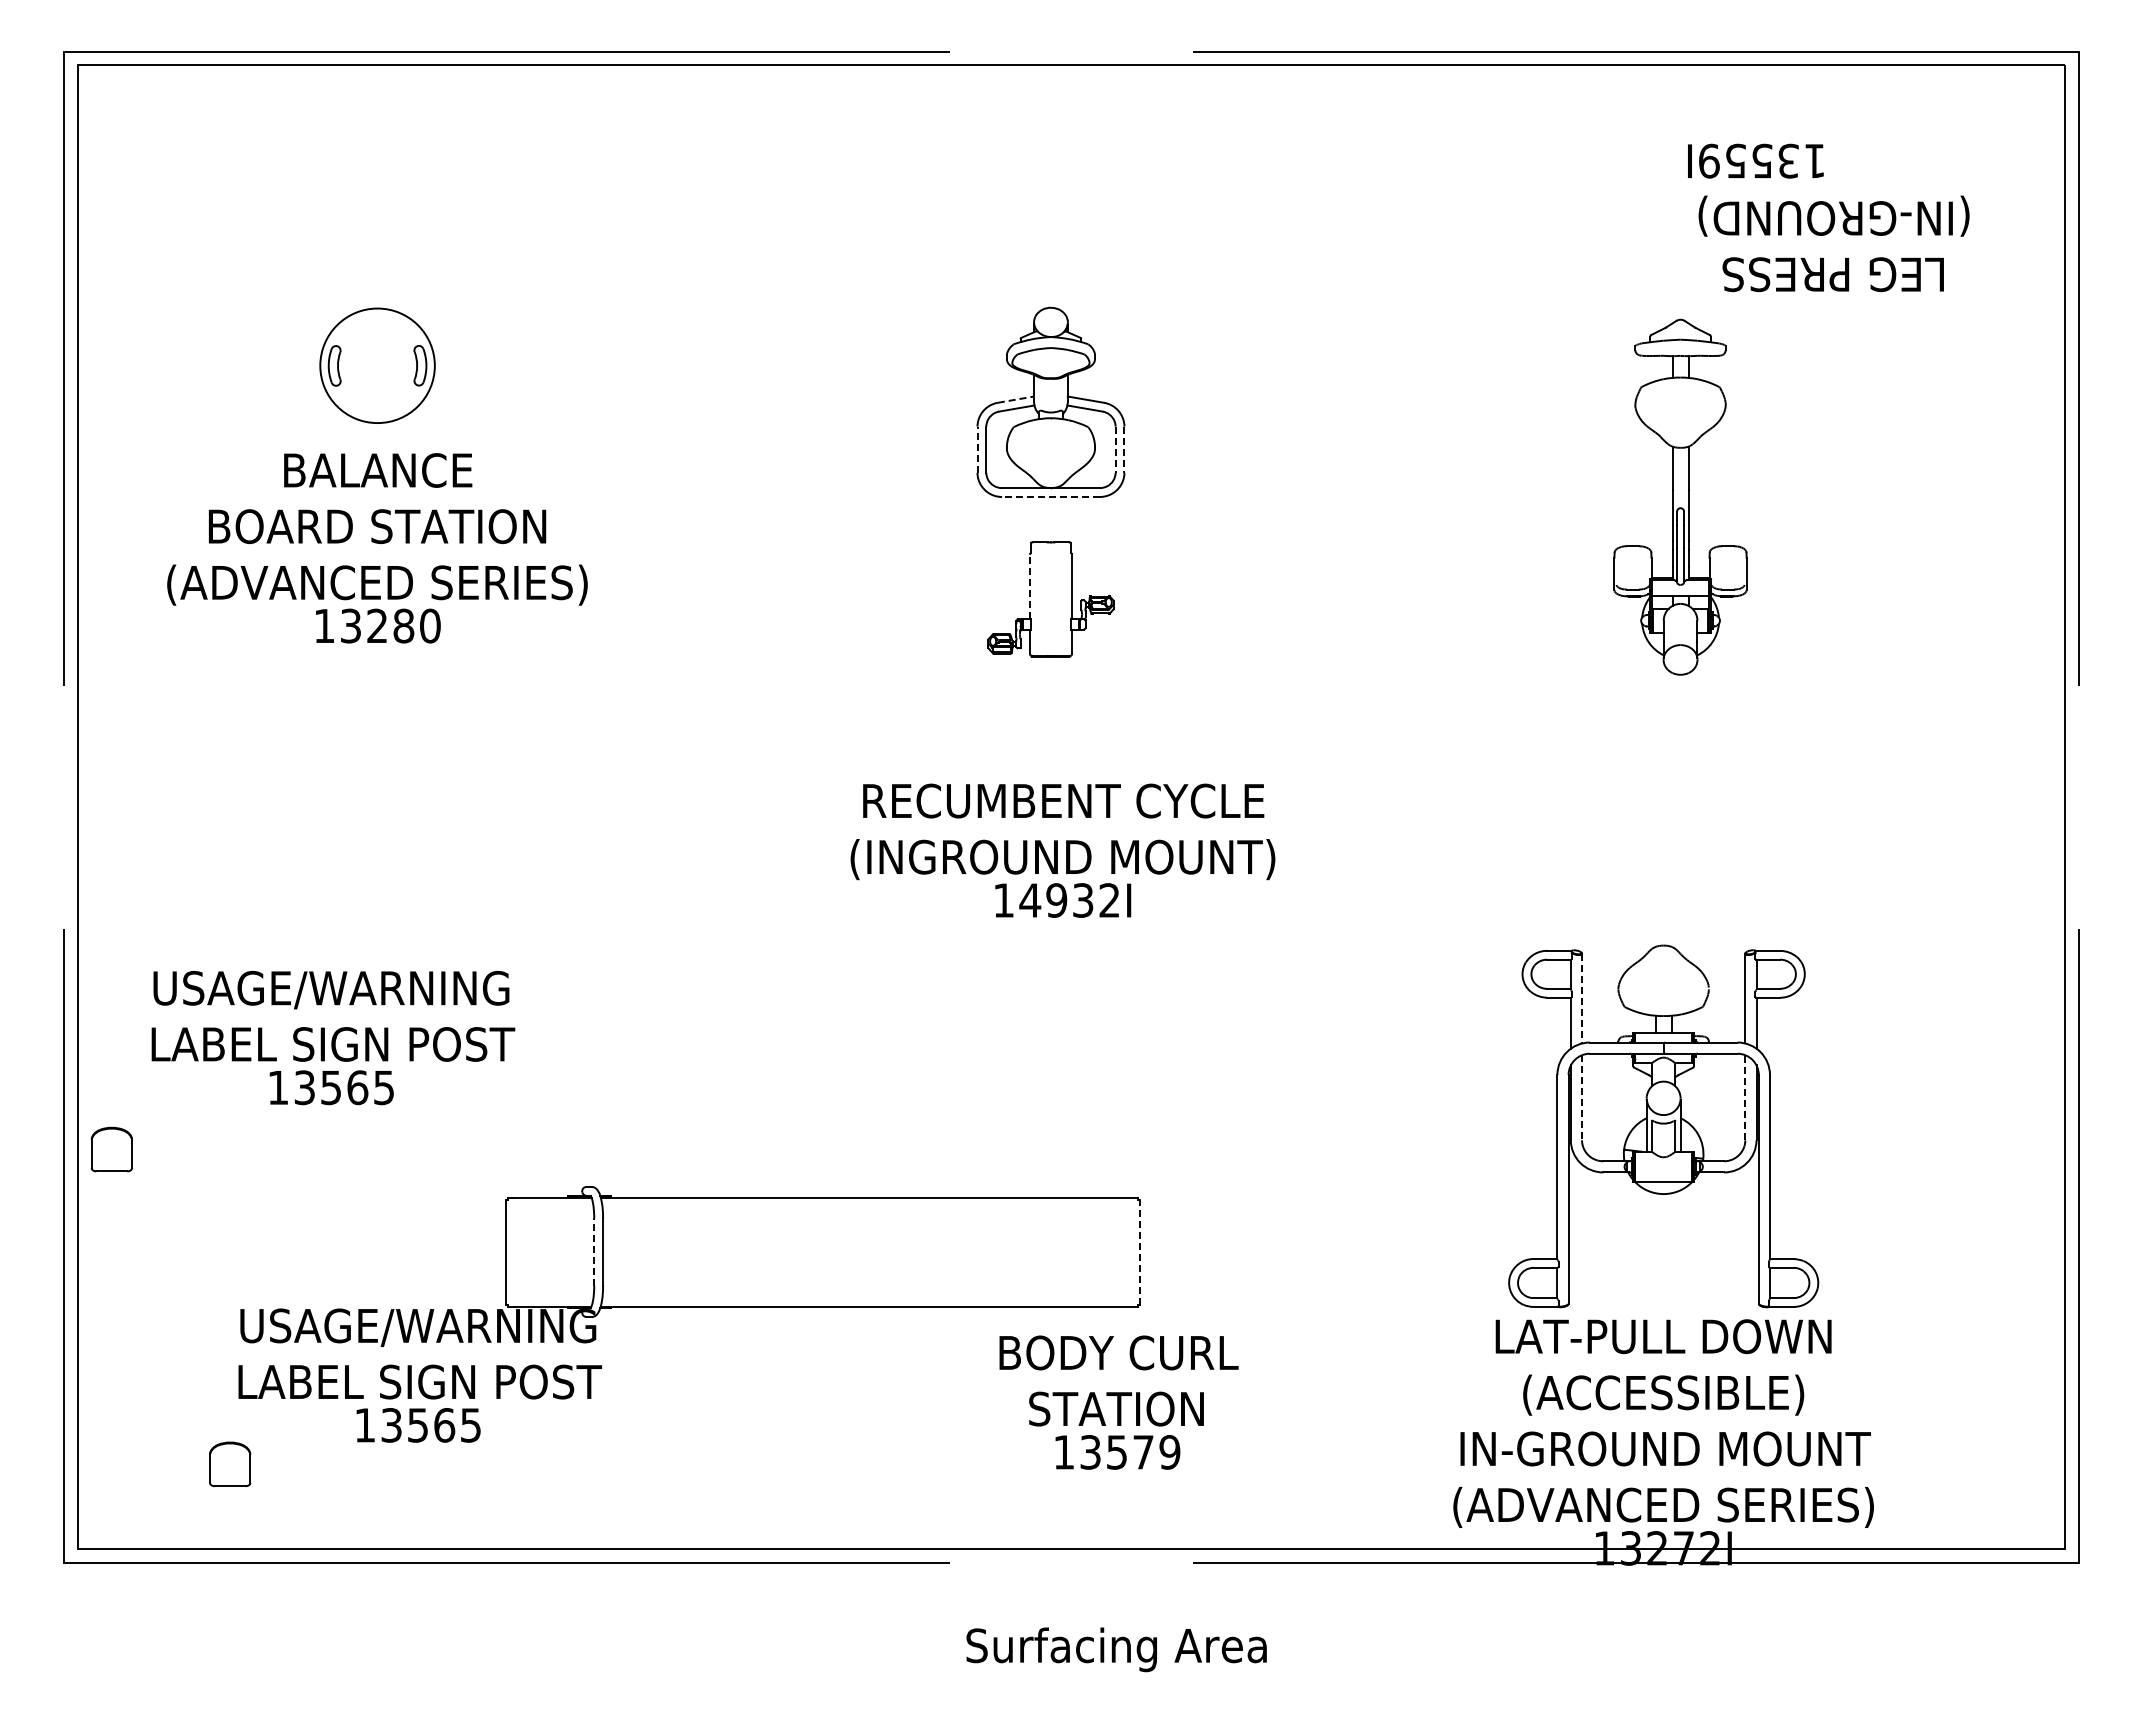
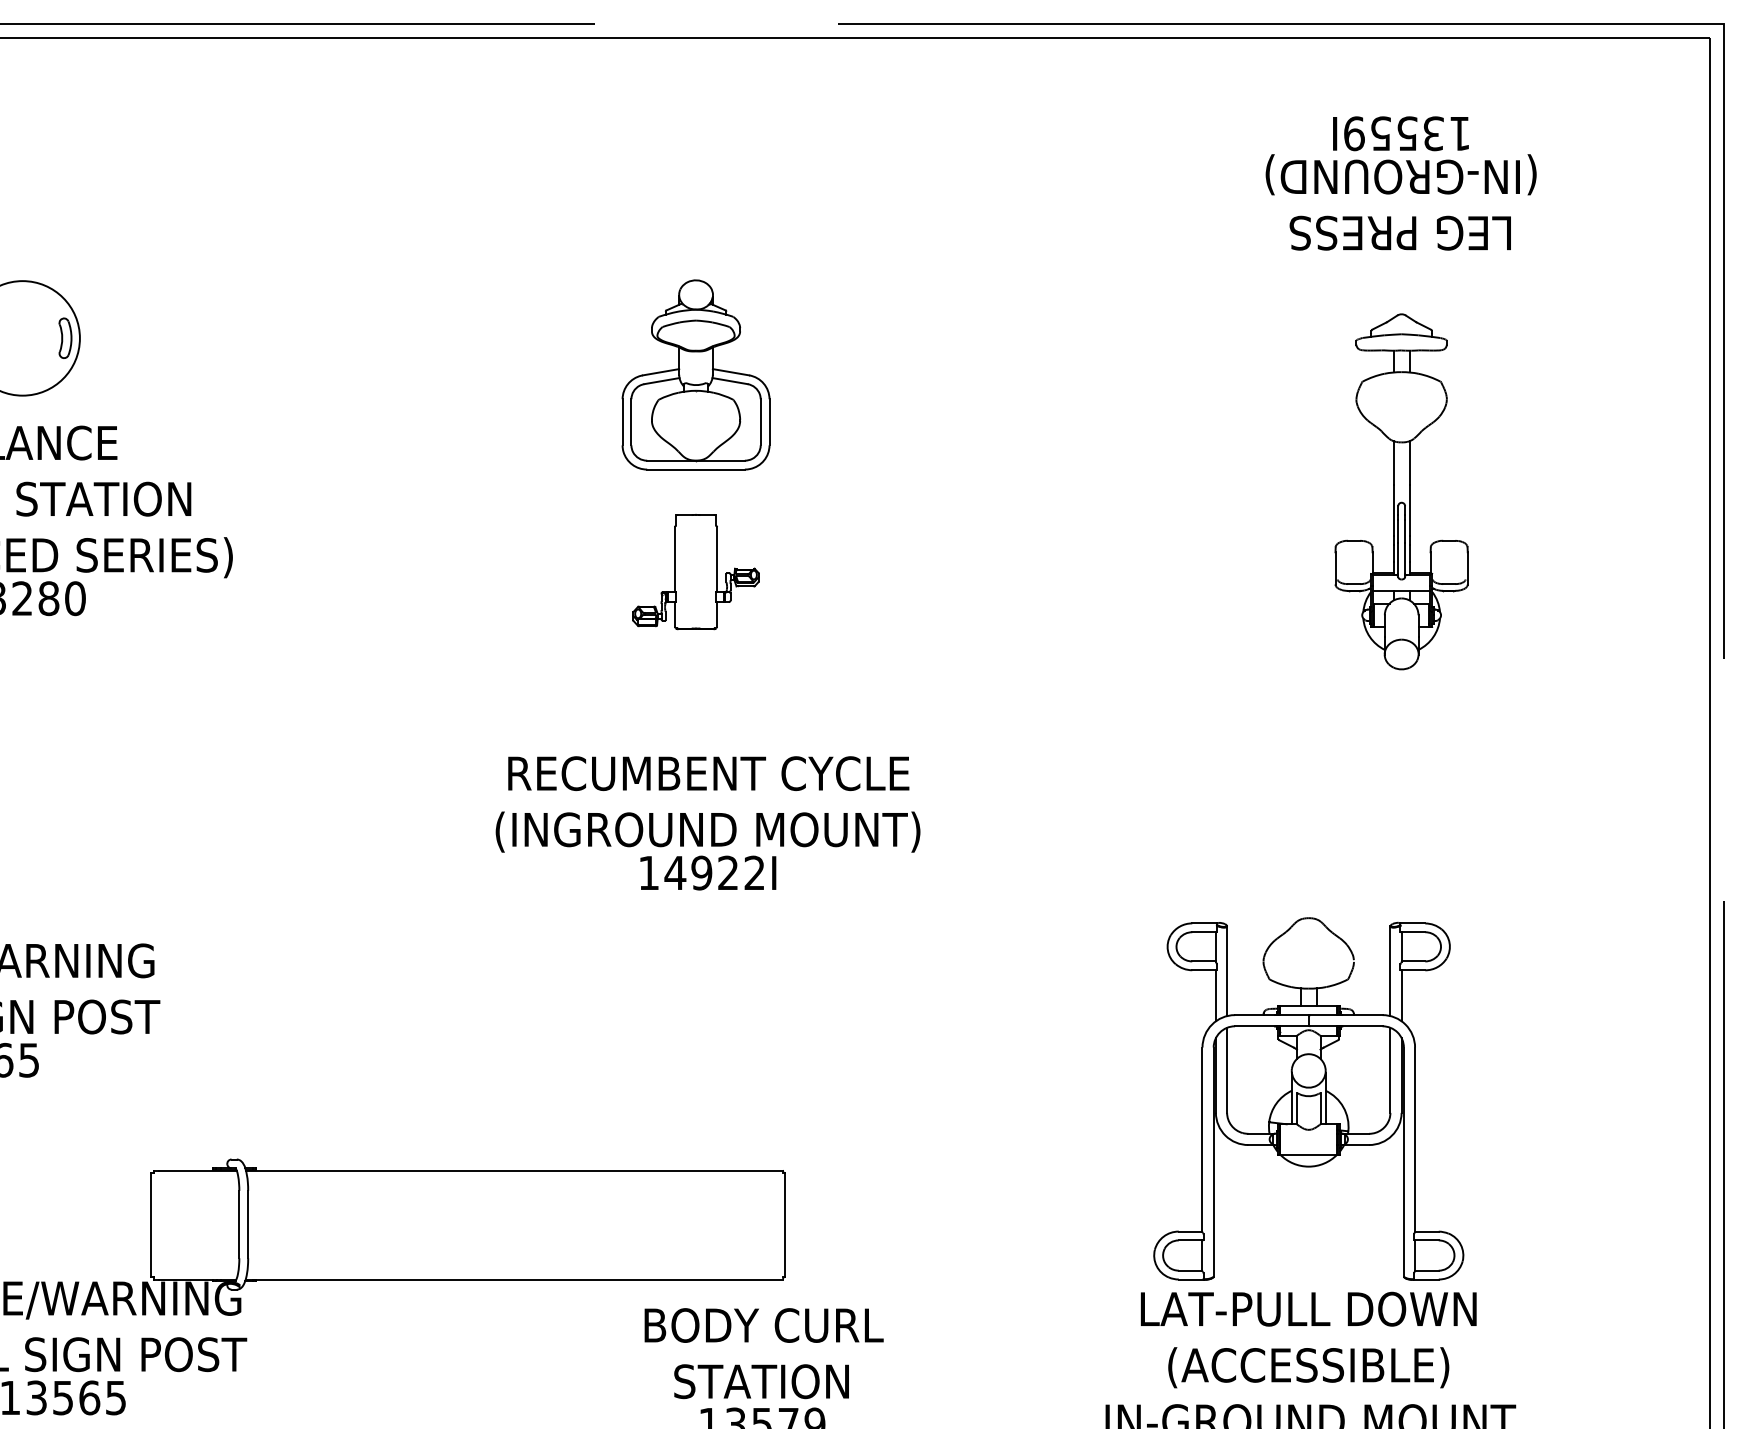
text: (1833, 243) -> (1400, 202), moved
line: (1016, 399) -> (661, 372), dashed -> solid
line: (977, 449) -> (622, 422), dashed -> solid
line: (1115, 450) -> (760, 423), dashed -> solid
line: (1124, 450) -> (769, 423), dashed -> solid
part: (1680, 496) -> (1401, 491), moved
line: (1050, 497) -> (695, 470), dashed -> solid
line: (1029, 586) -> (674, 559), dashed -> solid
text: (1083, 900) -> (728, 873), 14932I -> 14922I
line: (1582, 998) -> (1227, 971), dashed -> solid
line: (1582, 1097) -> (1227, 1070), dashed -> solid
line: (1745, 1097) -> (1390, 1070), dashed -> solid
line: (594, 1252) -> (239, 1225), dashed -> solid
line: (1139, 1252) -> (784, 1225), dashed -> solid

